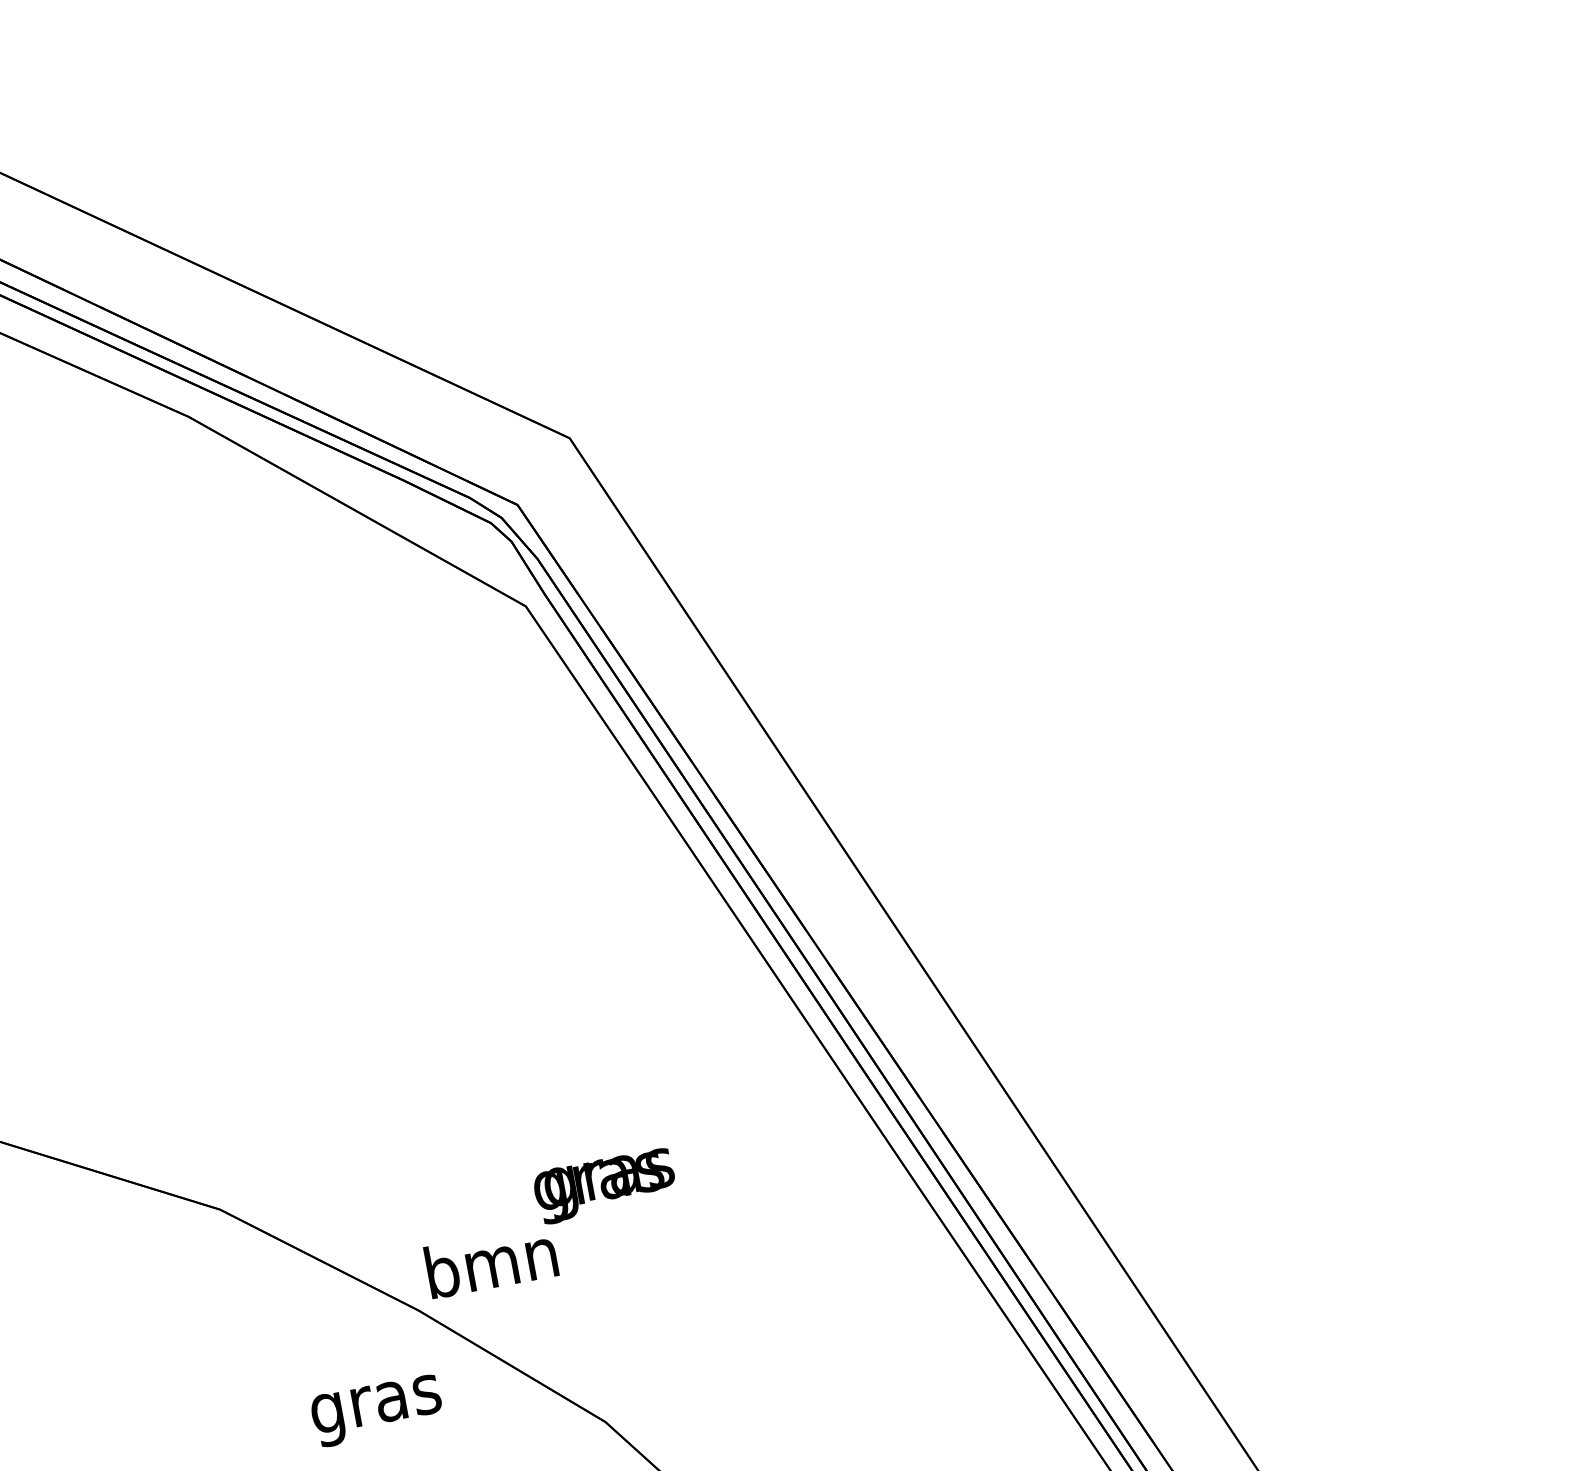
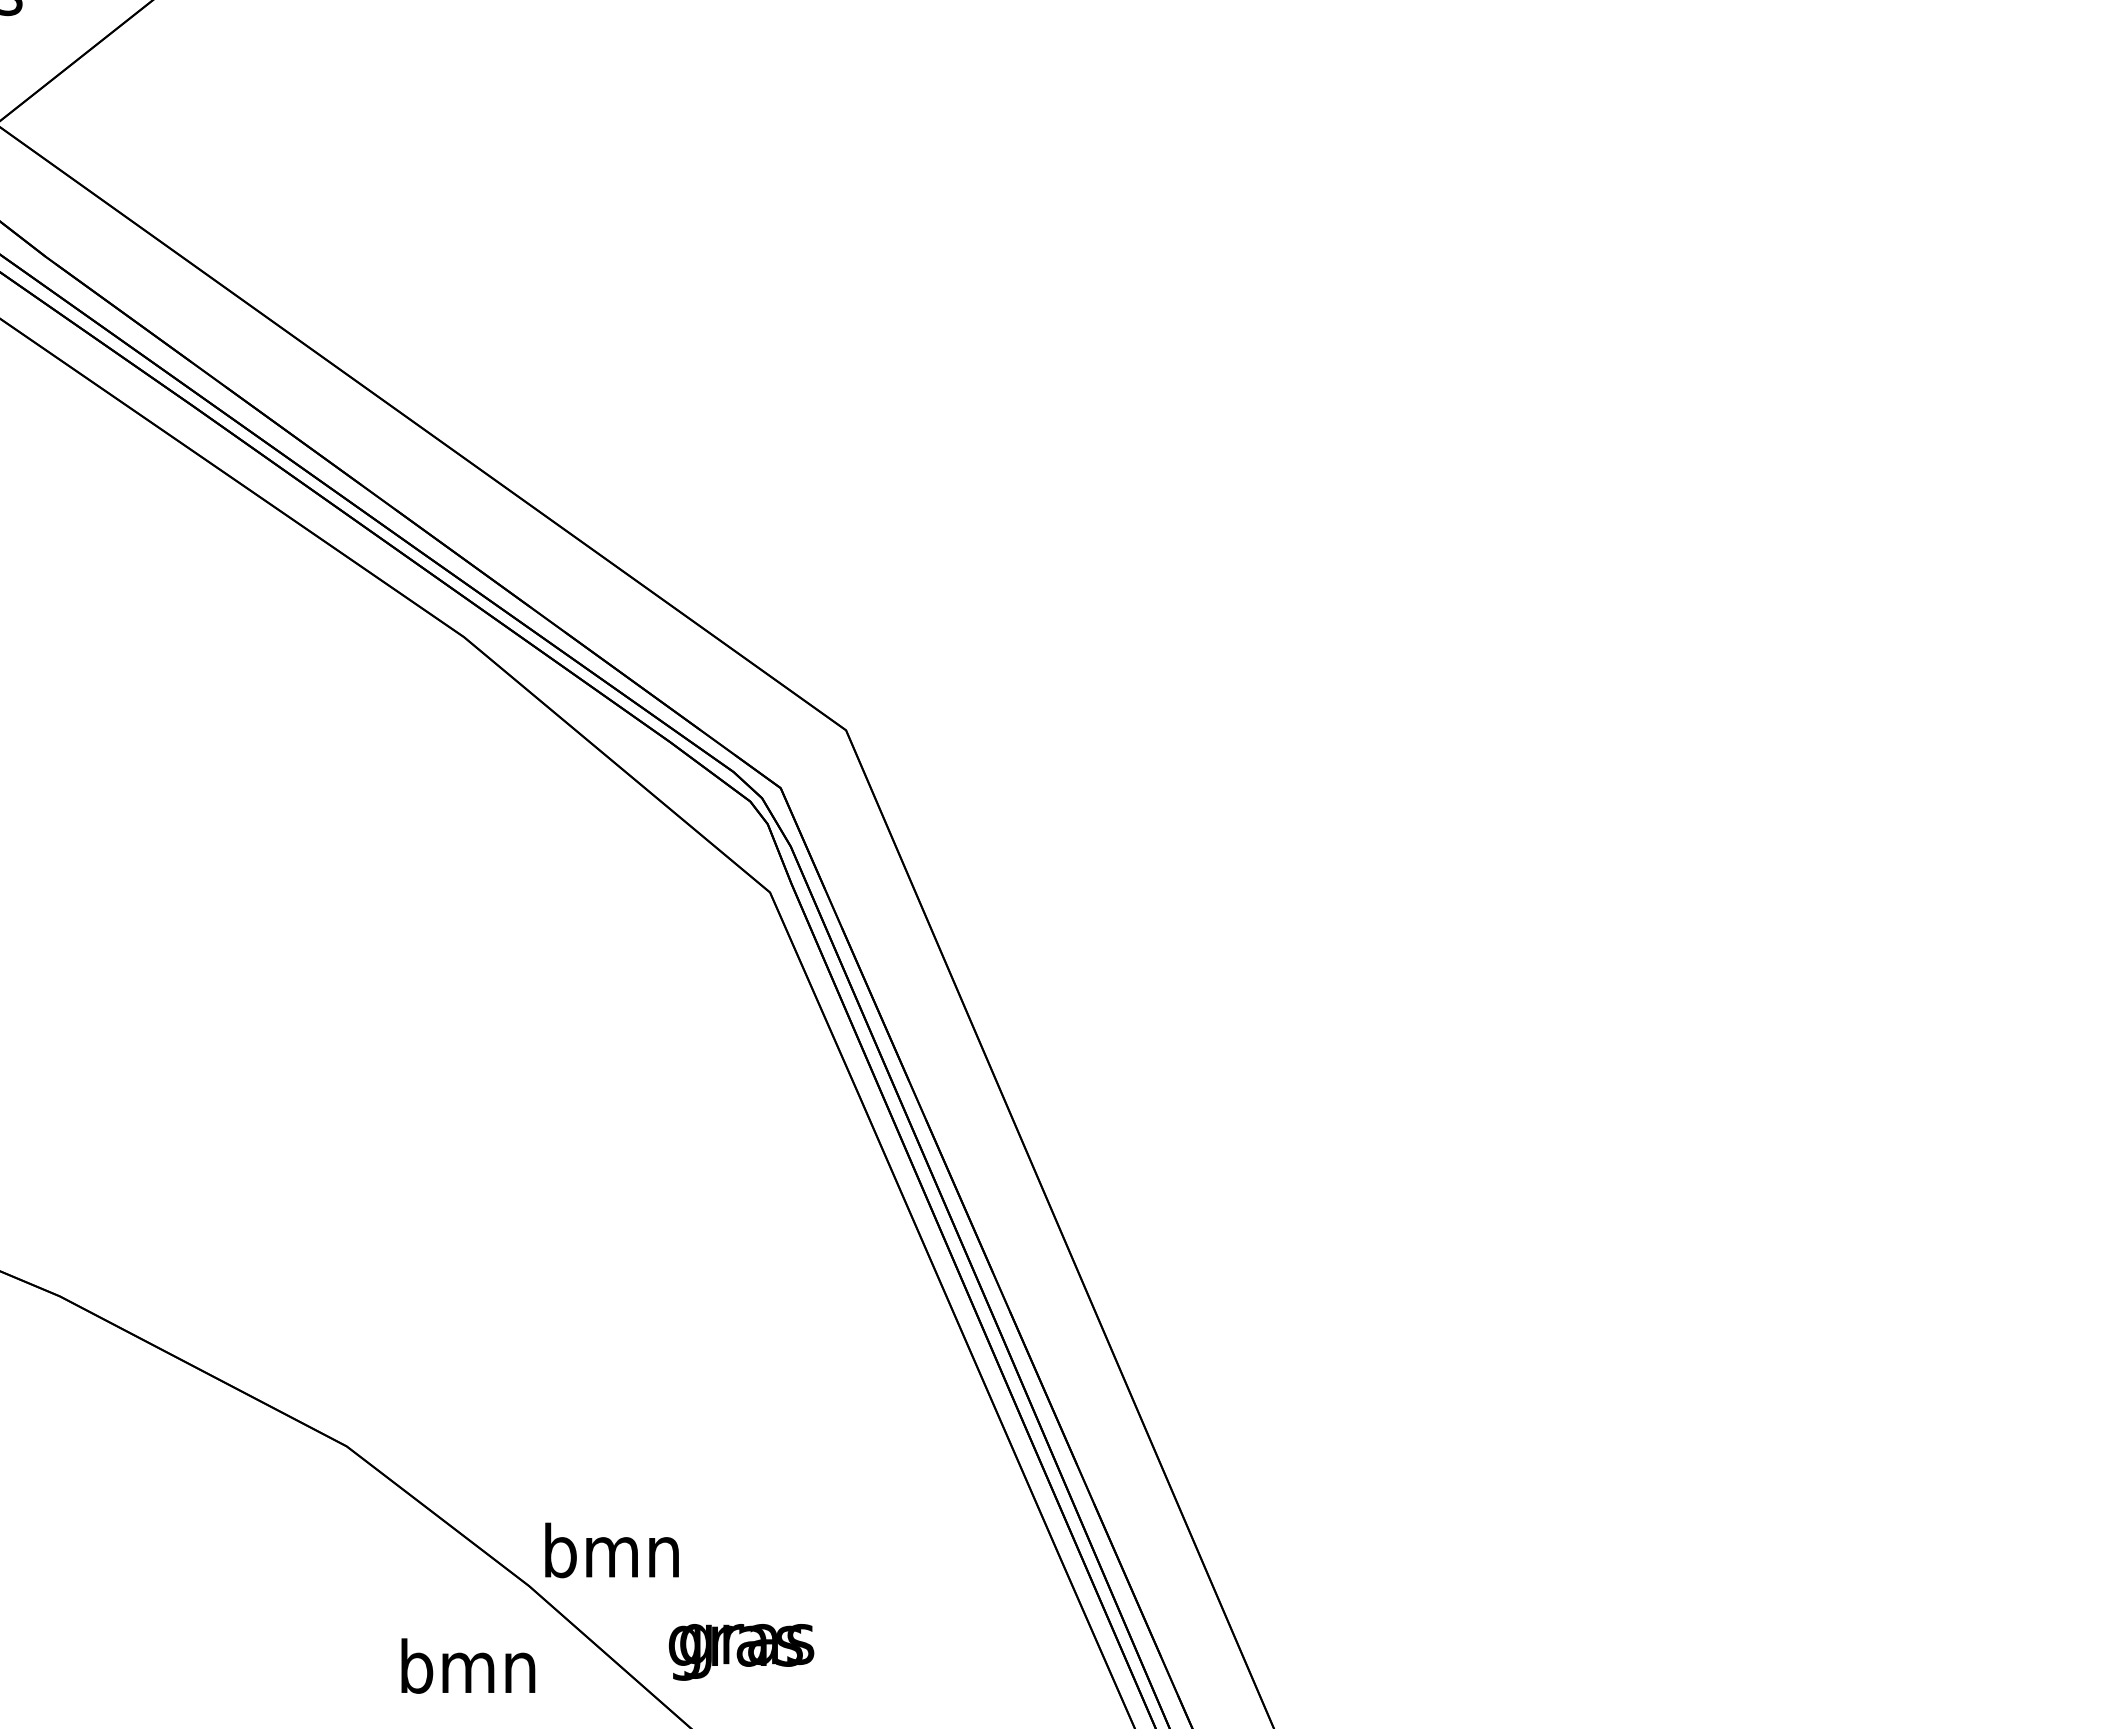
text: (605, 1186) -> (741, 1652), moved
text: (376, 1403) -> (468, 1672), gras -> bmn

